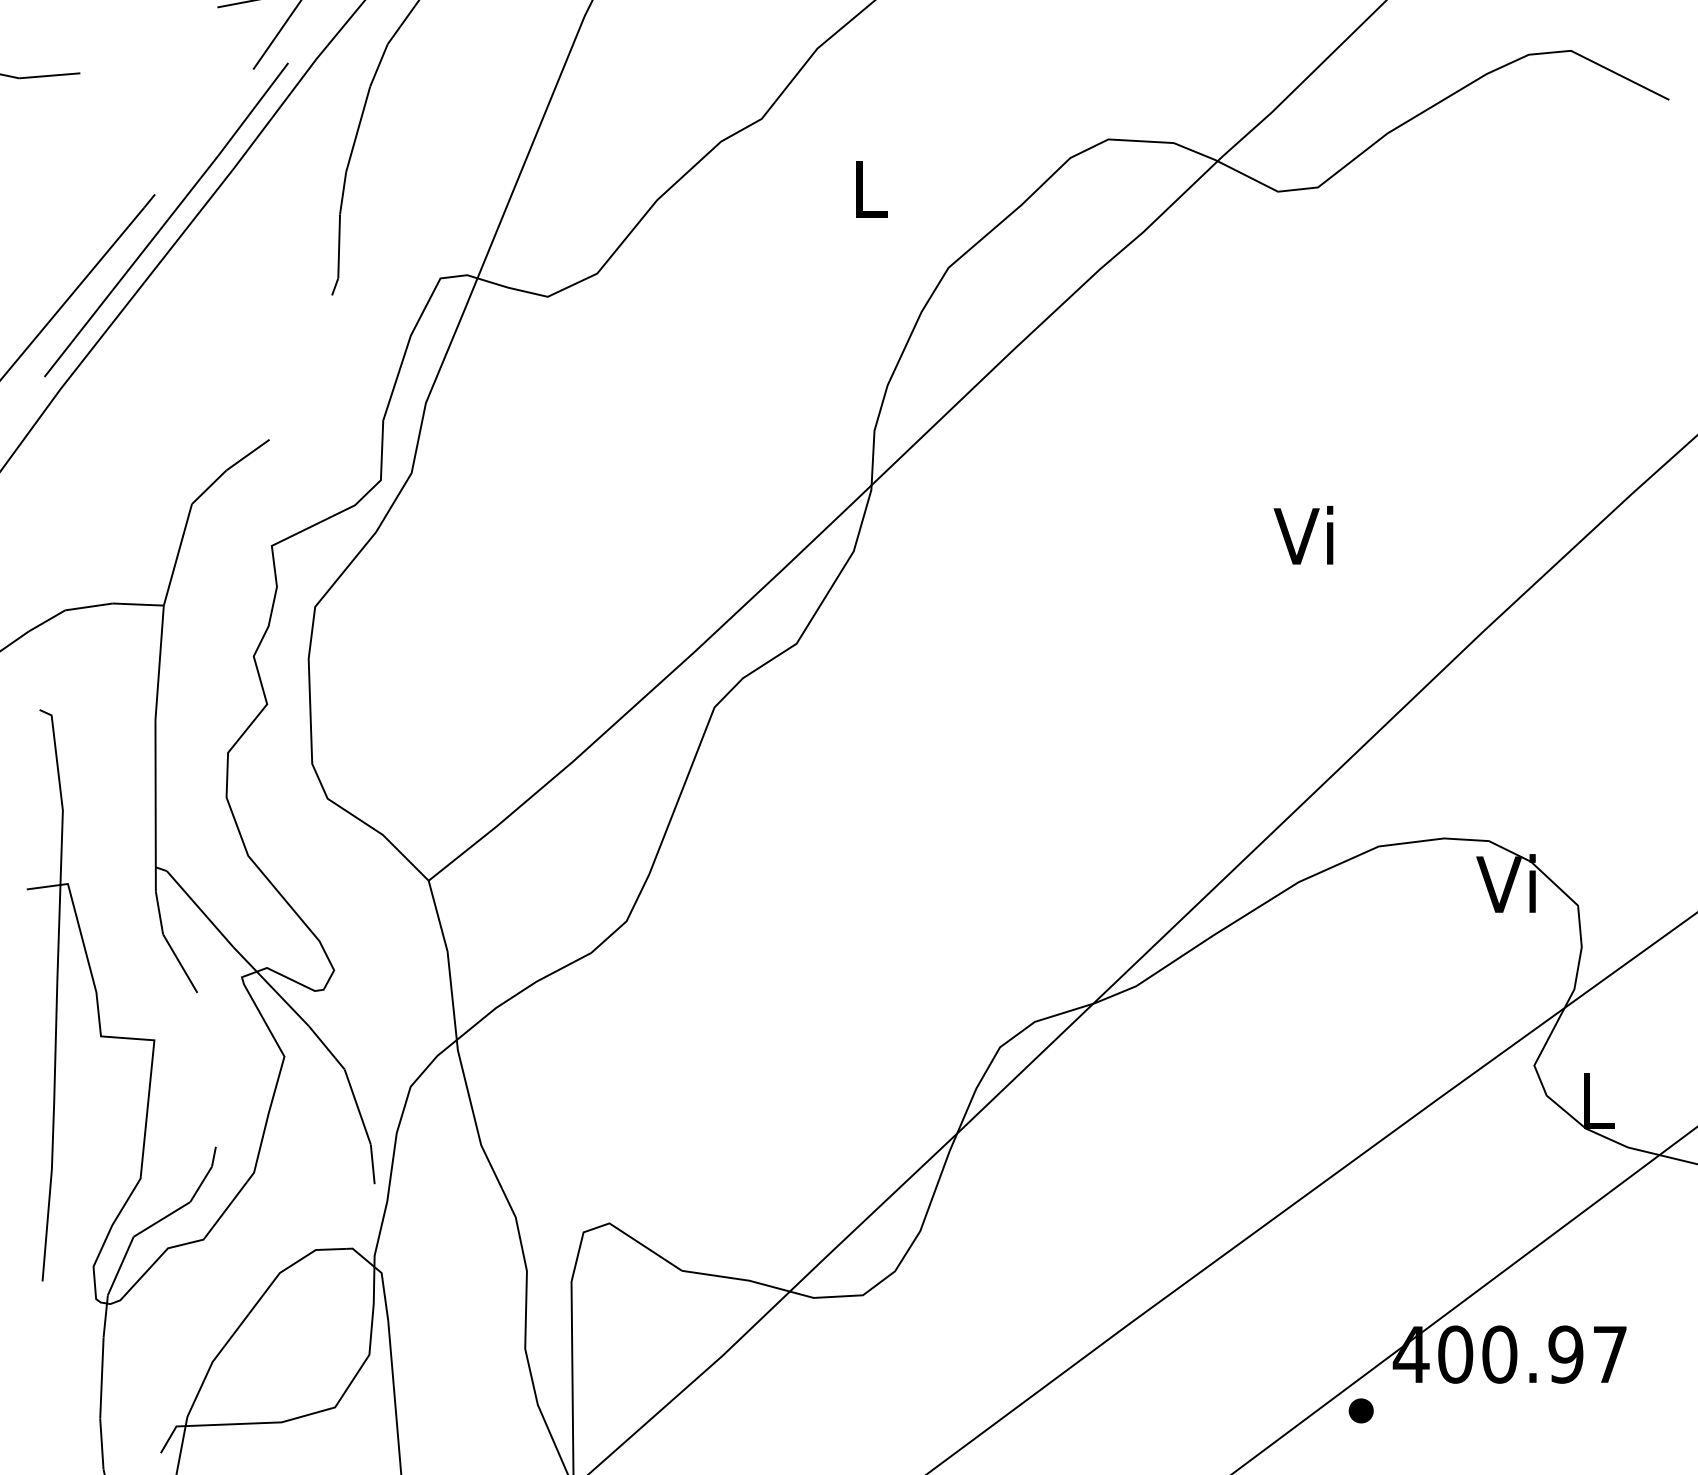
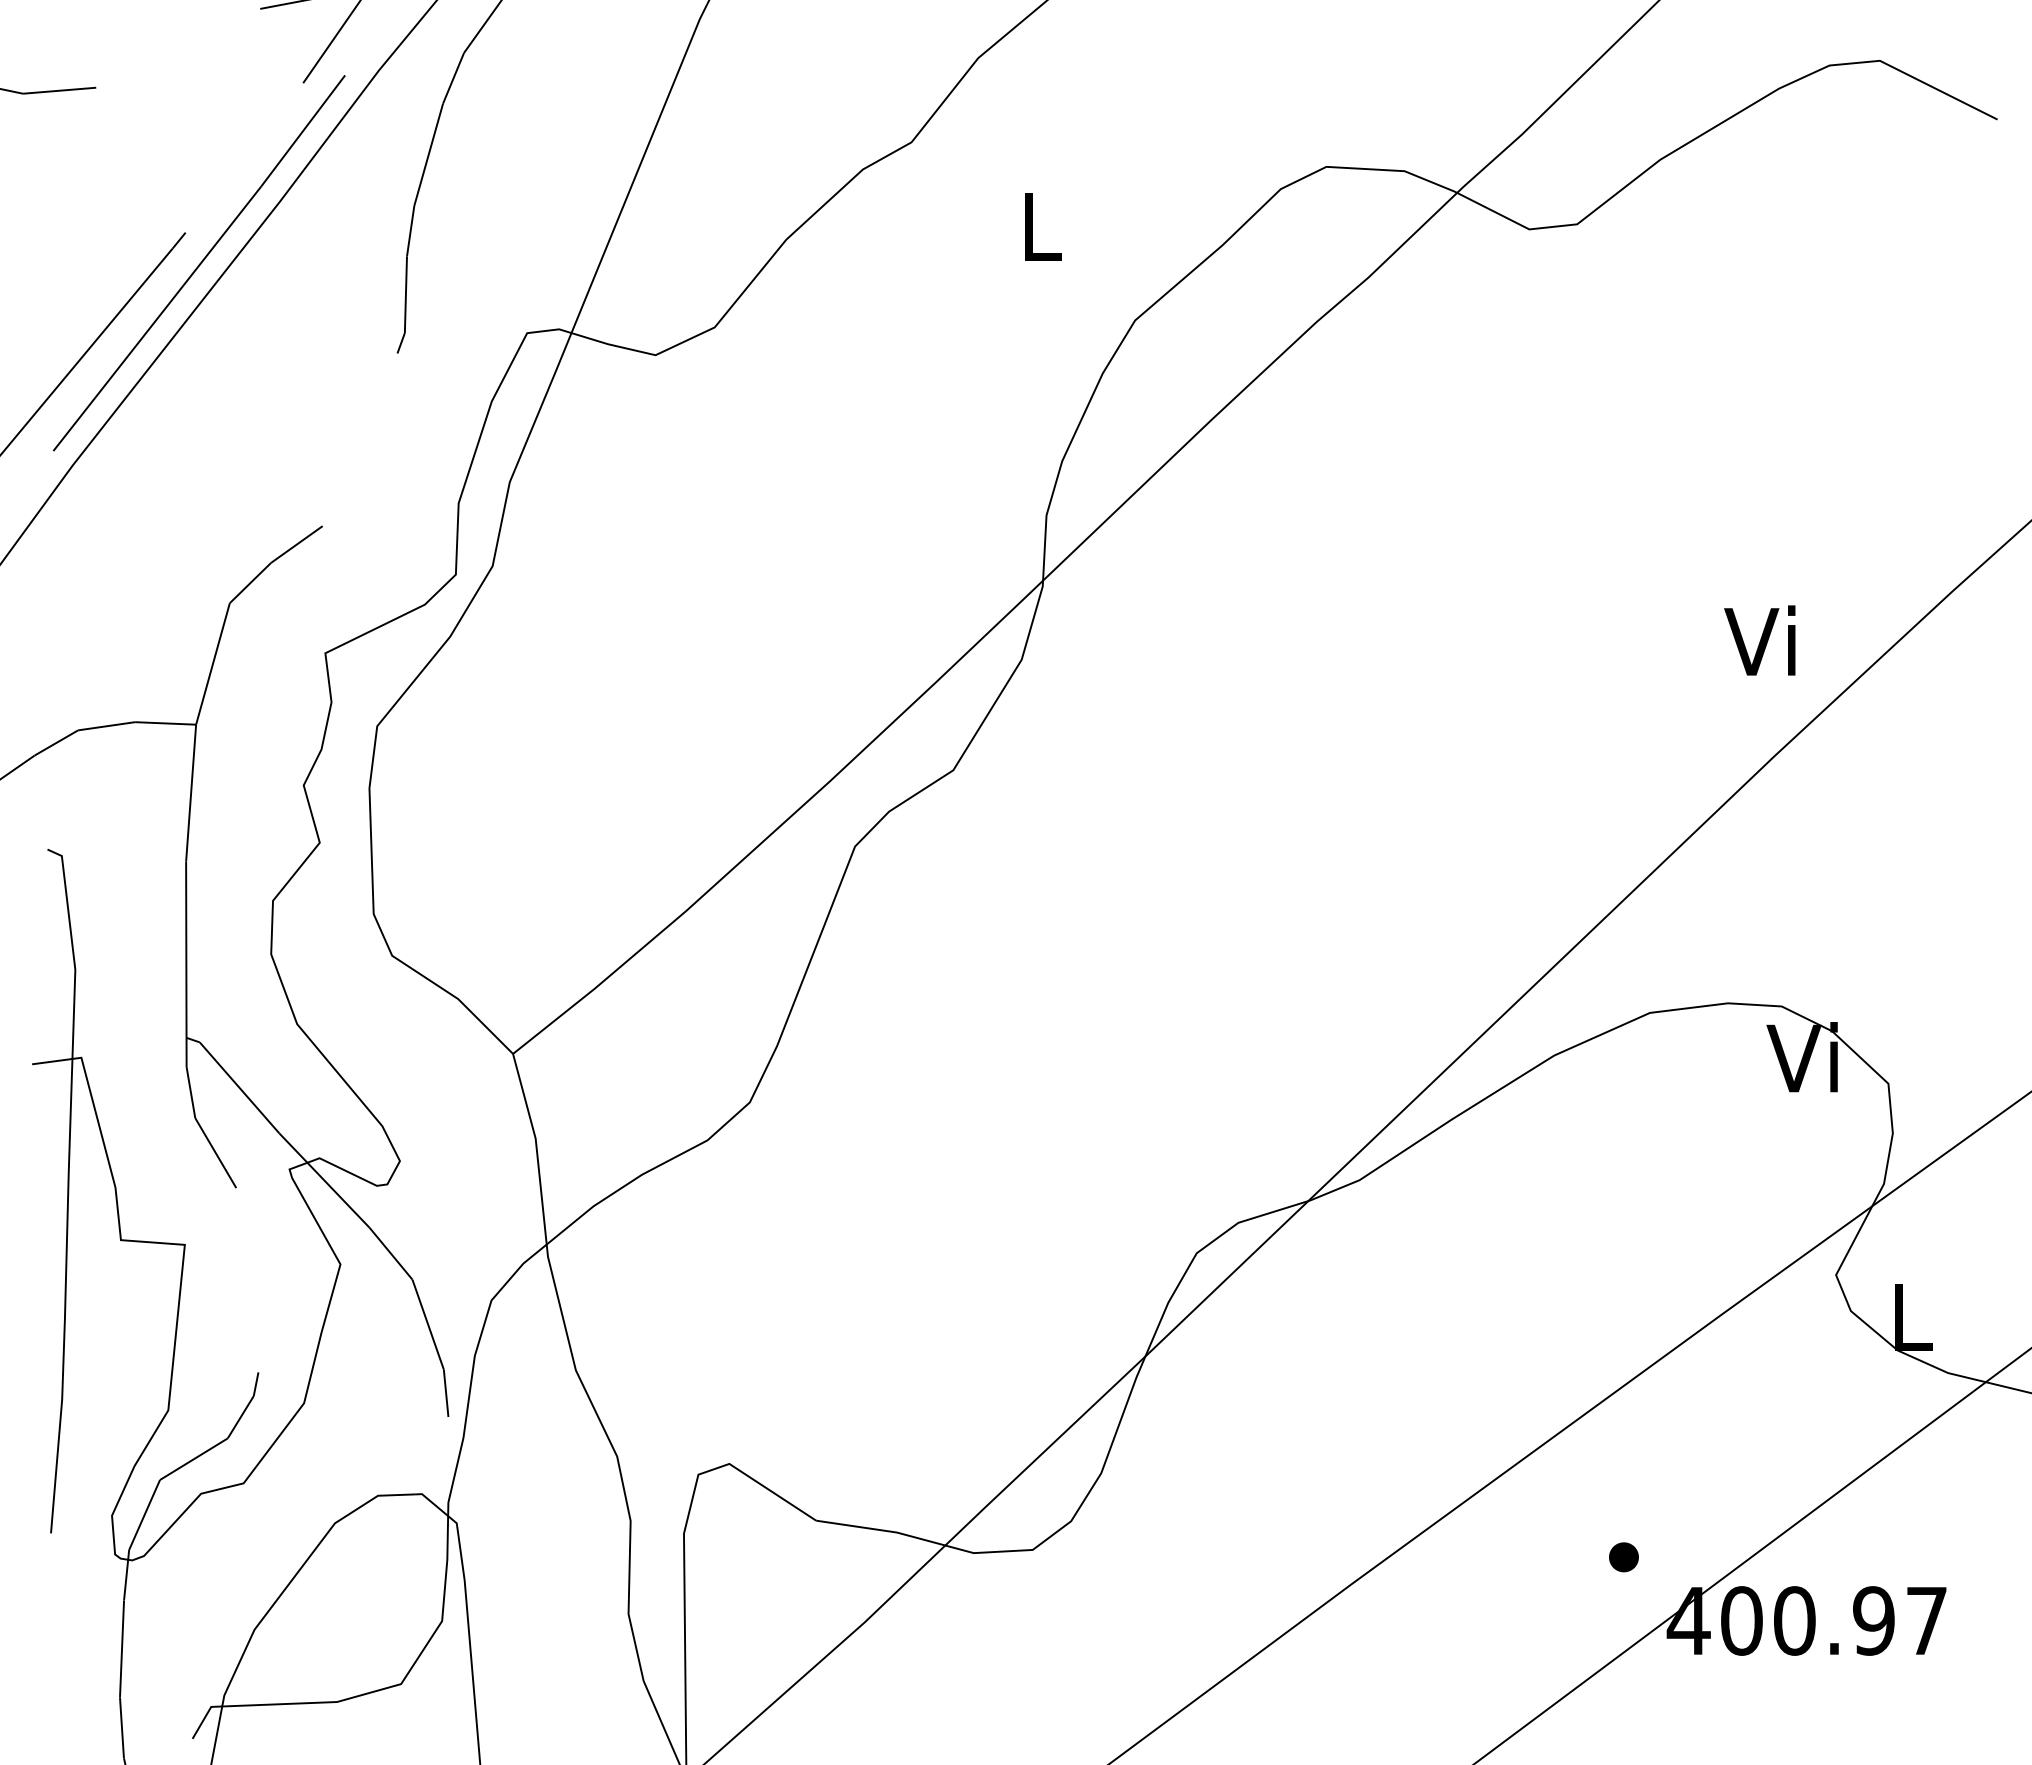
text: (1303, 535) -> (1759, 640), moved
part: (1360, 1411) -> (1623, 1557), moved

